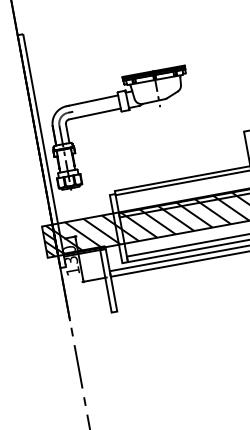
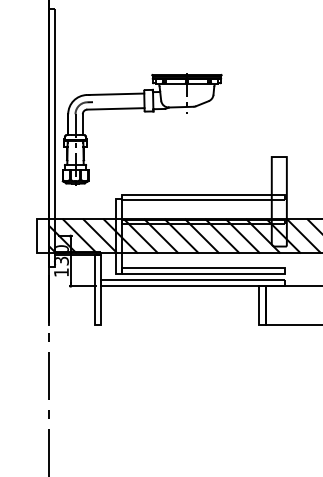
hatch: (49, 240) -> (42, 235), removed

